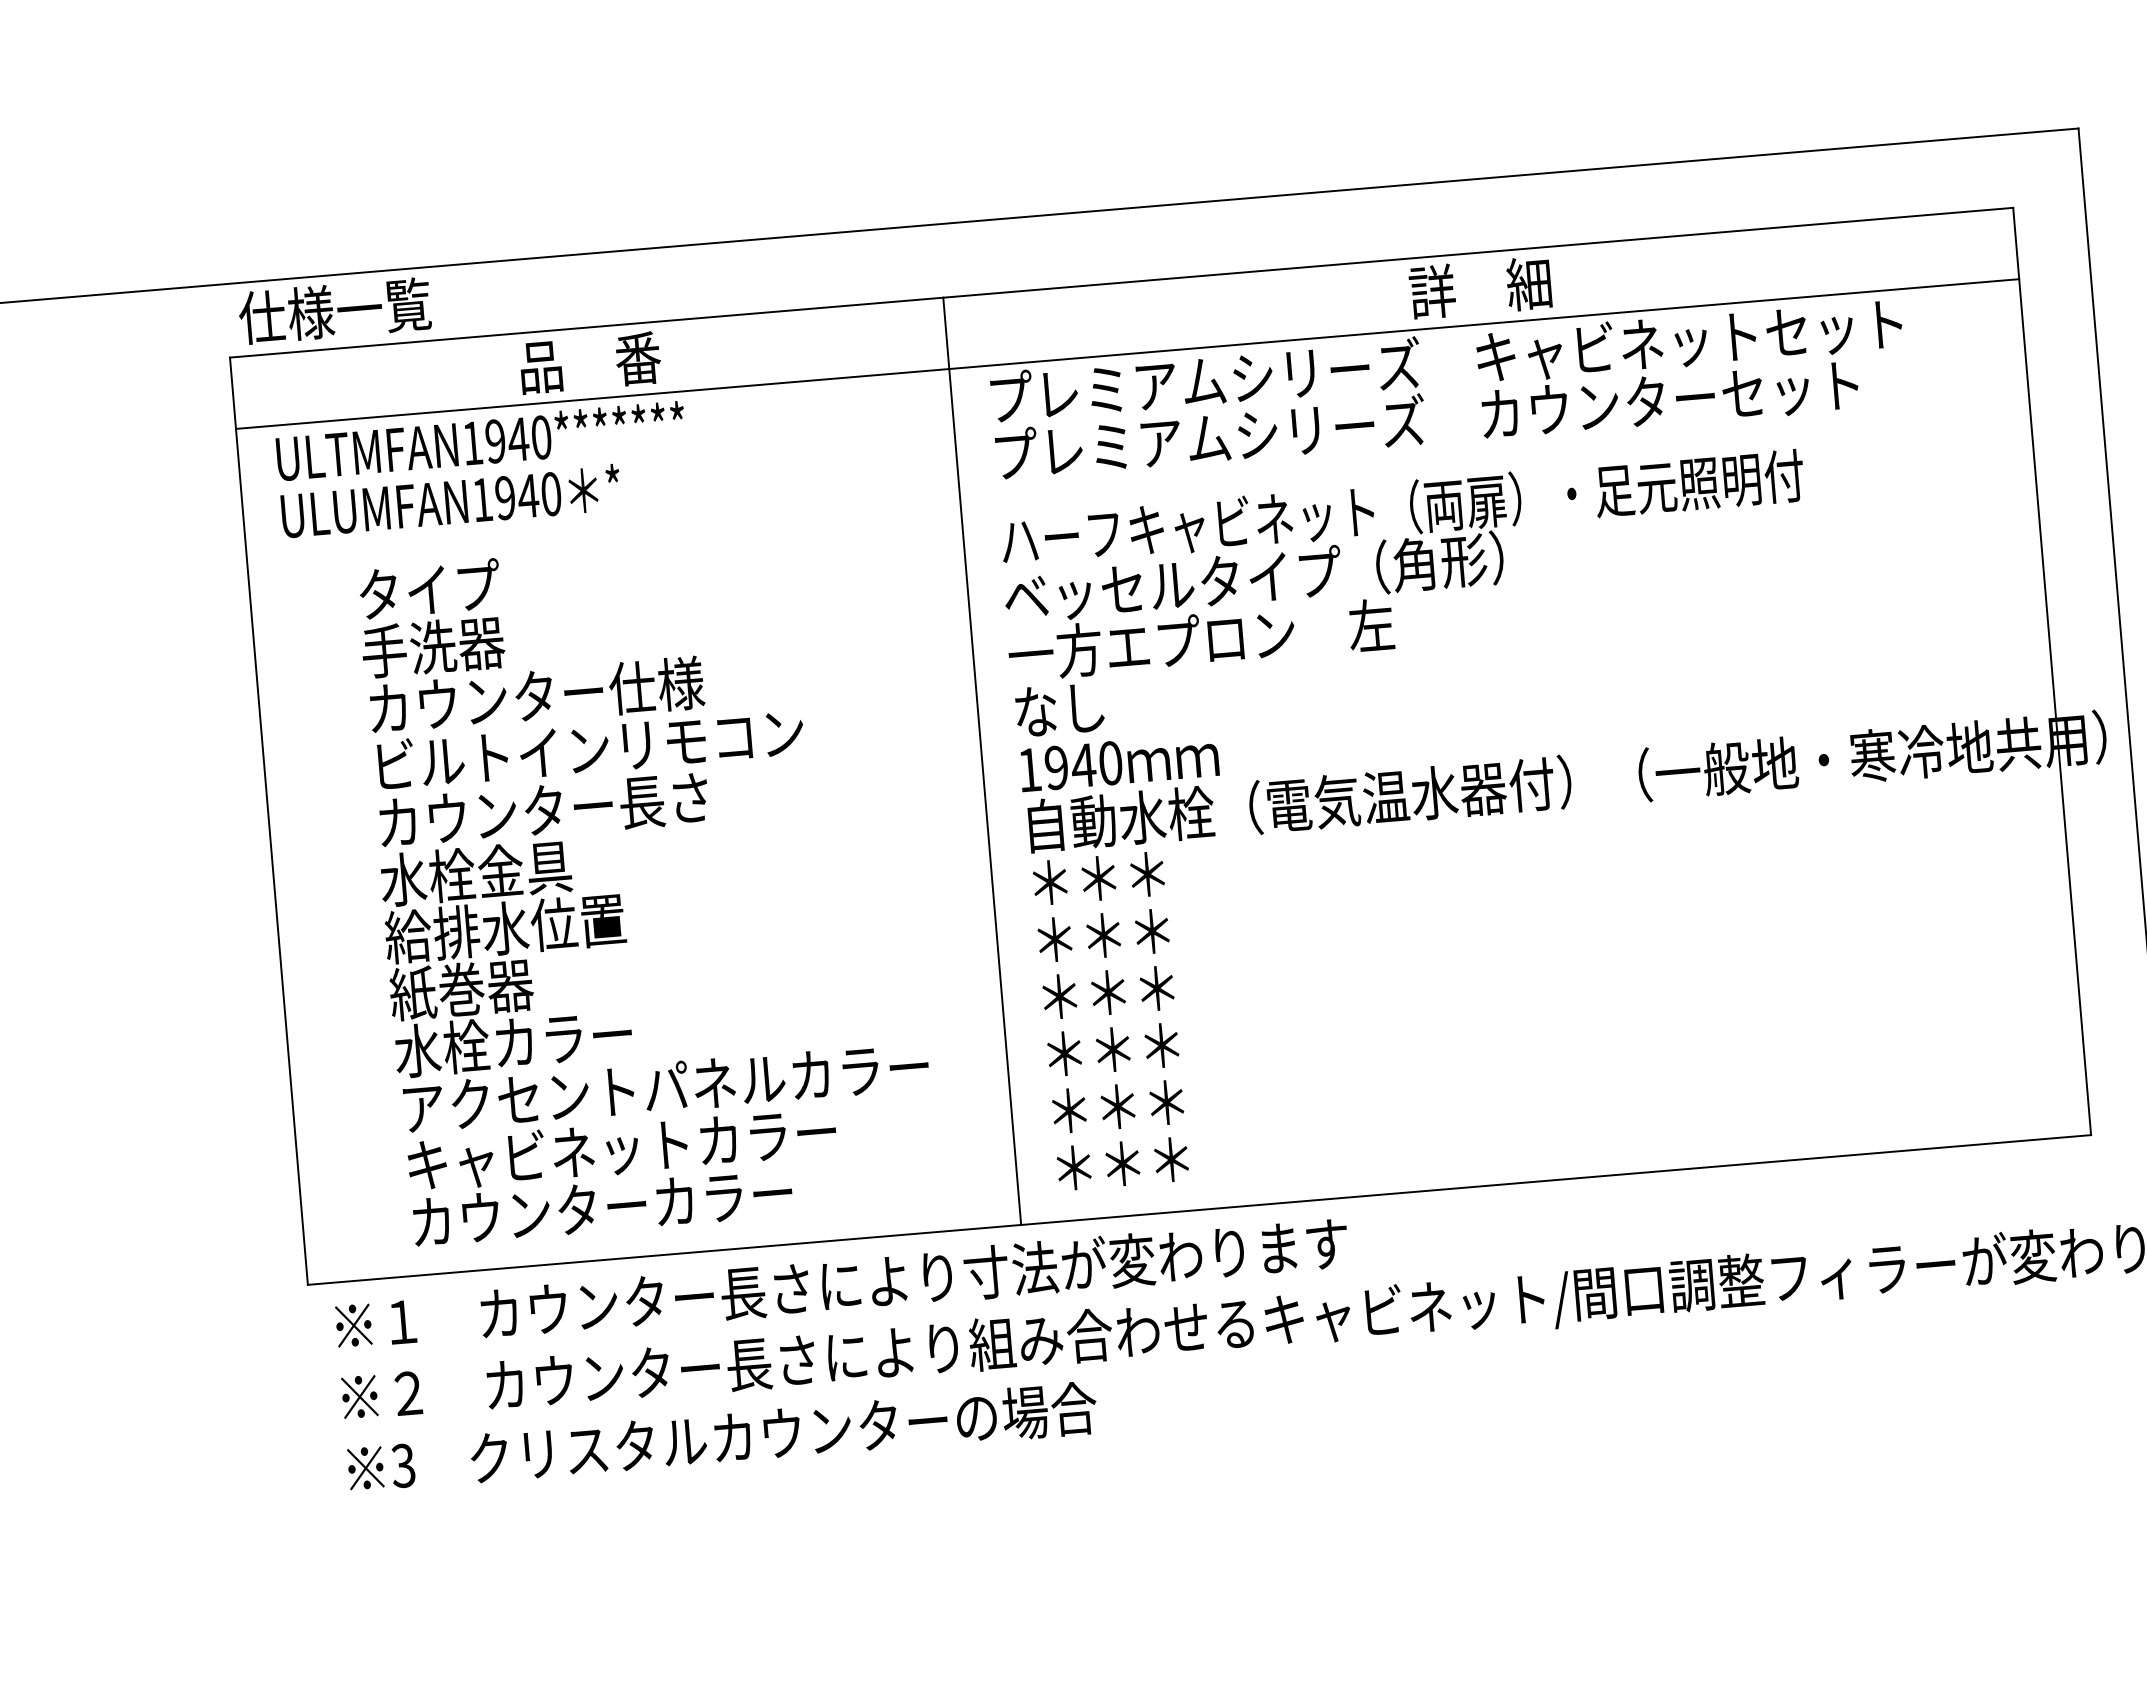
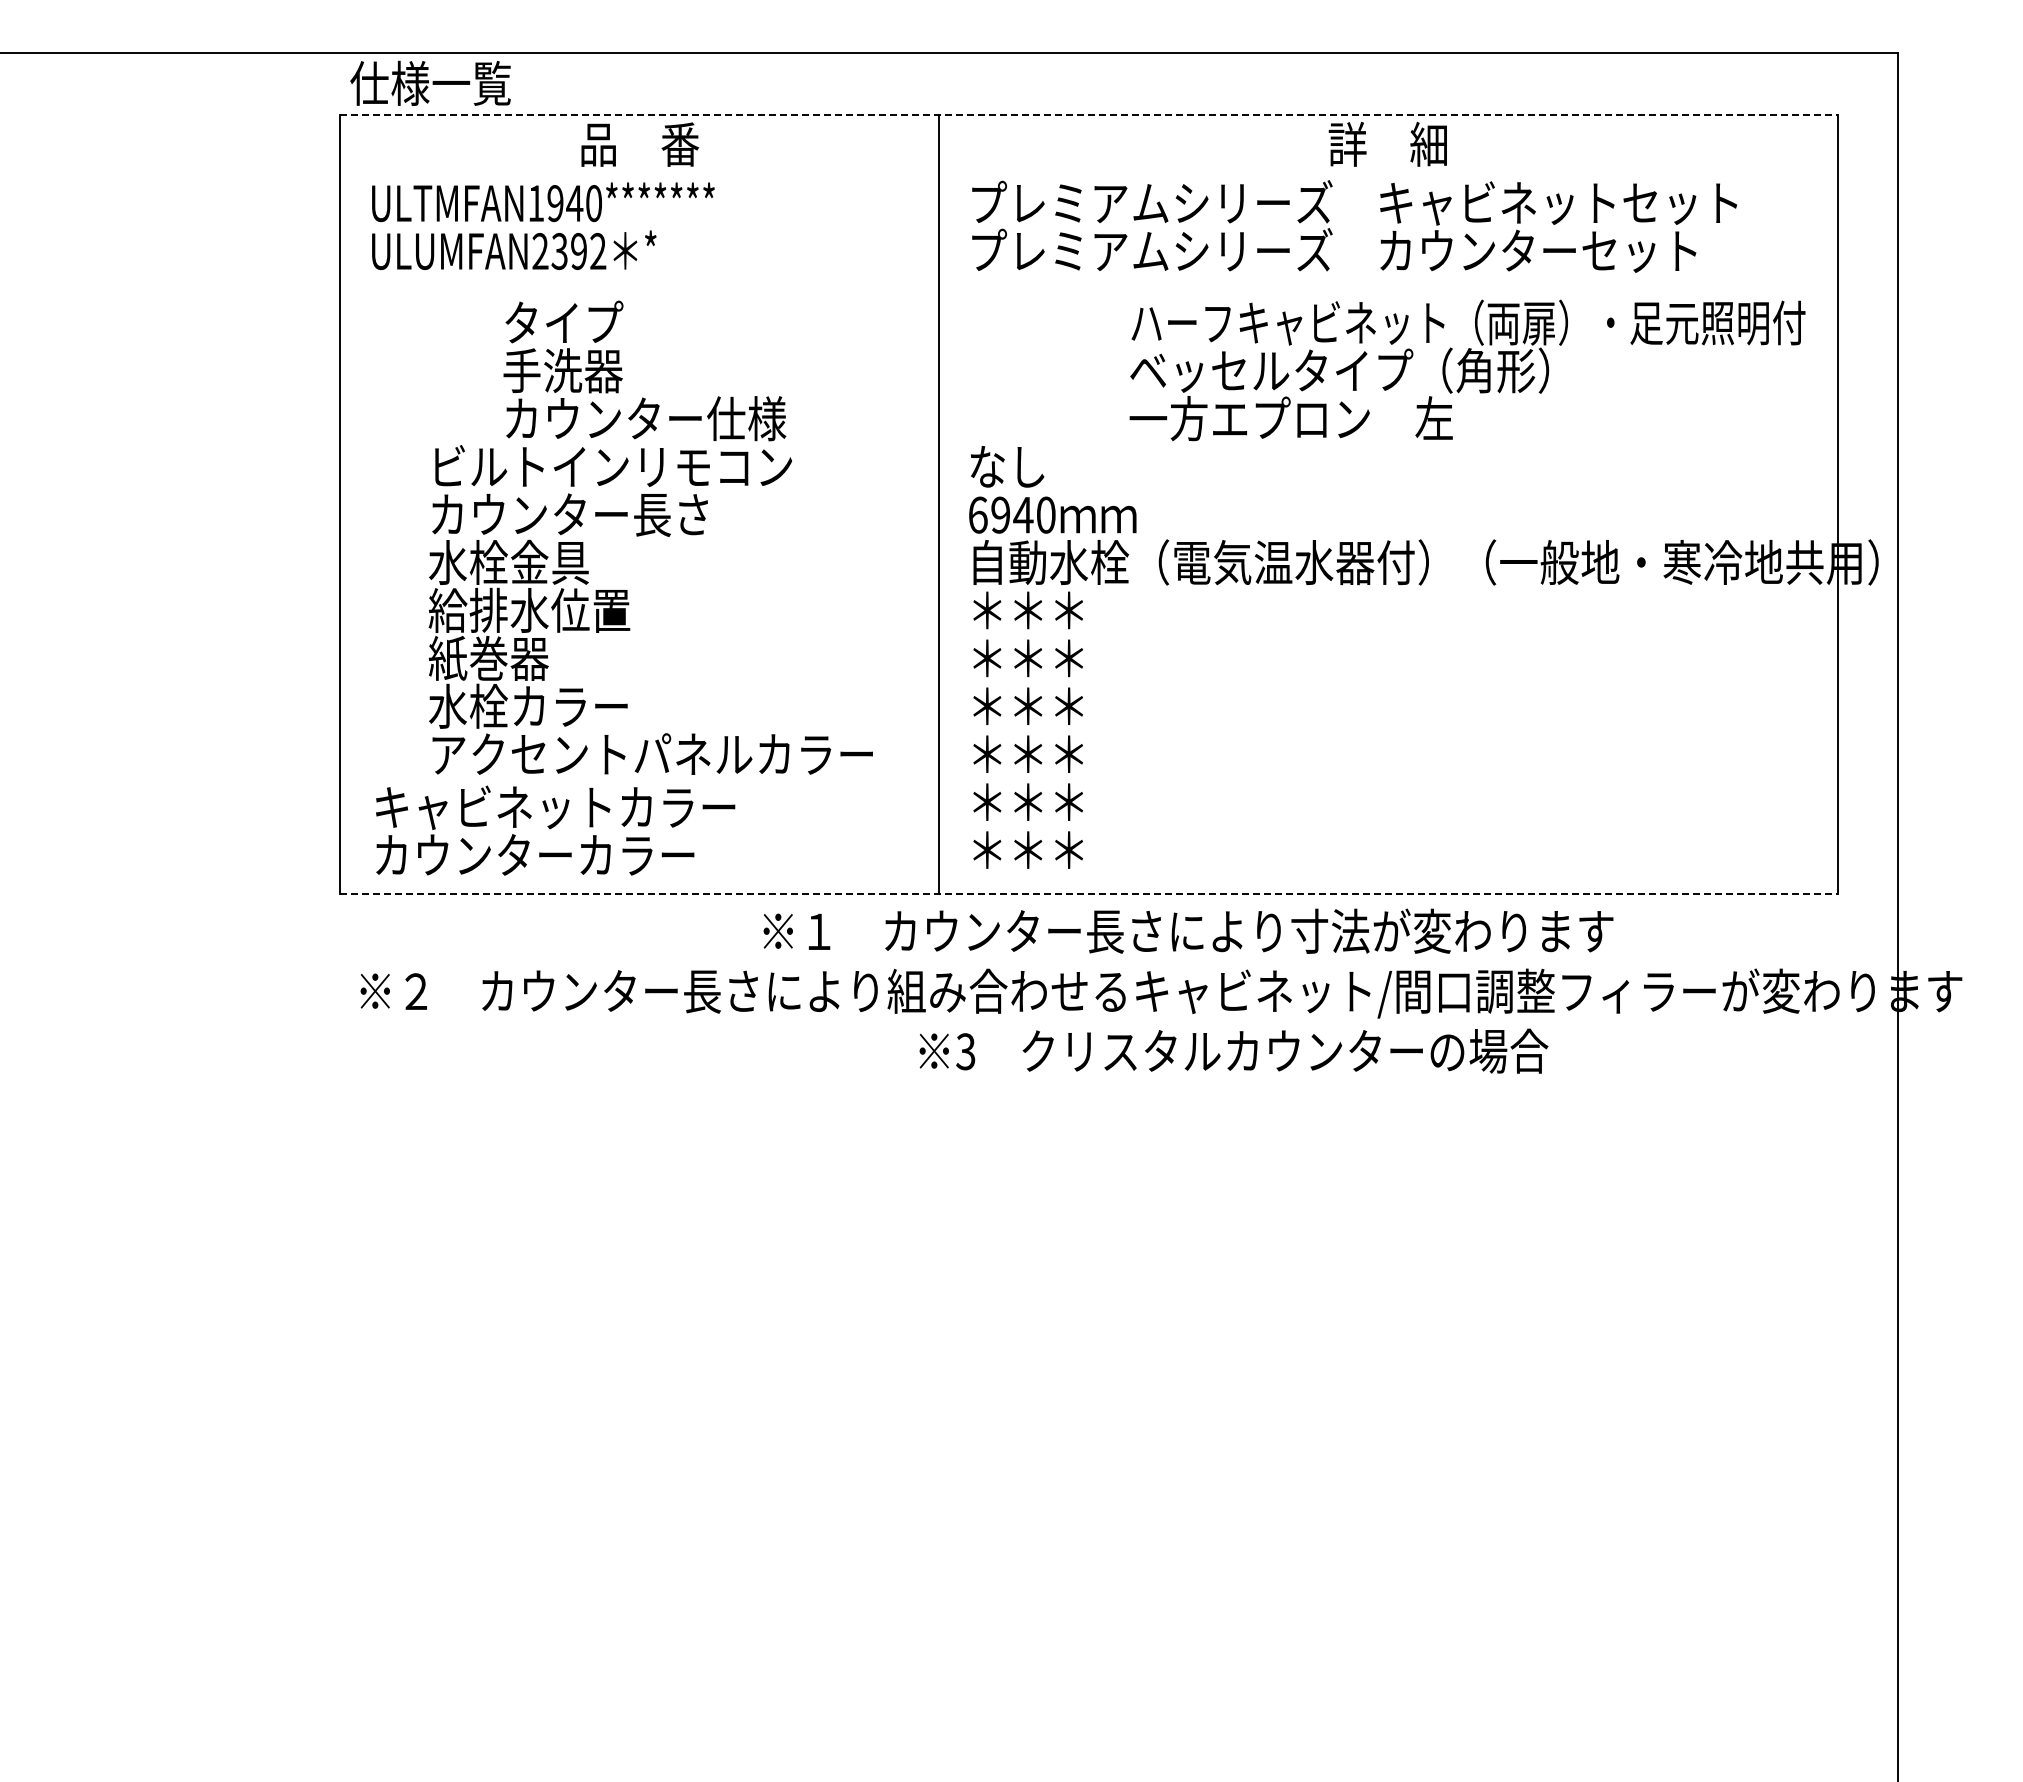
line: (1122, 282) -> (1089, 114), solid -> dashed
line: (1127, 353) -> (1088, 174), removed
text: (517, 497) -> (569, 251), ULUMFAN1940 -> ULUMFAN2392
text: (1406, 565) -> (1467, 370), moved
text: (530, 638) -> (644, 370), moved
text: (1030, 769) -> (978, 514), 1940 -> 6940
text: (624, 1176) -> (555, 830), moved
line: (1200, 1210) -> (1089, 894), solid -> dashed
text: (841, 1283) -> (1188, 930), moved
text: (721, 1437) -> (1233, 1050), moved

